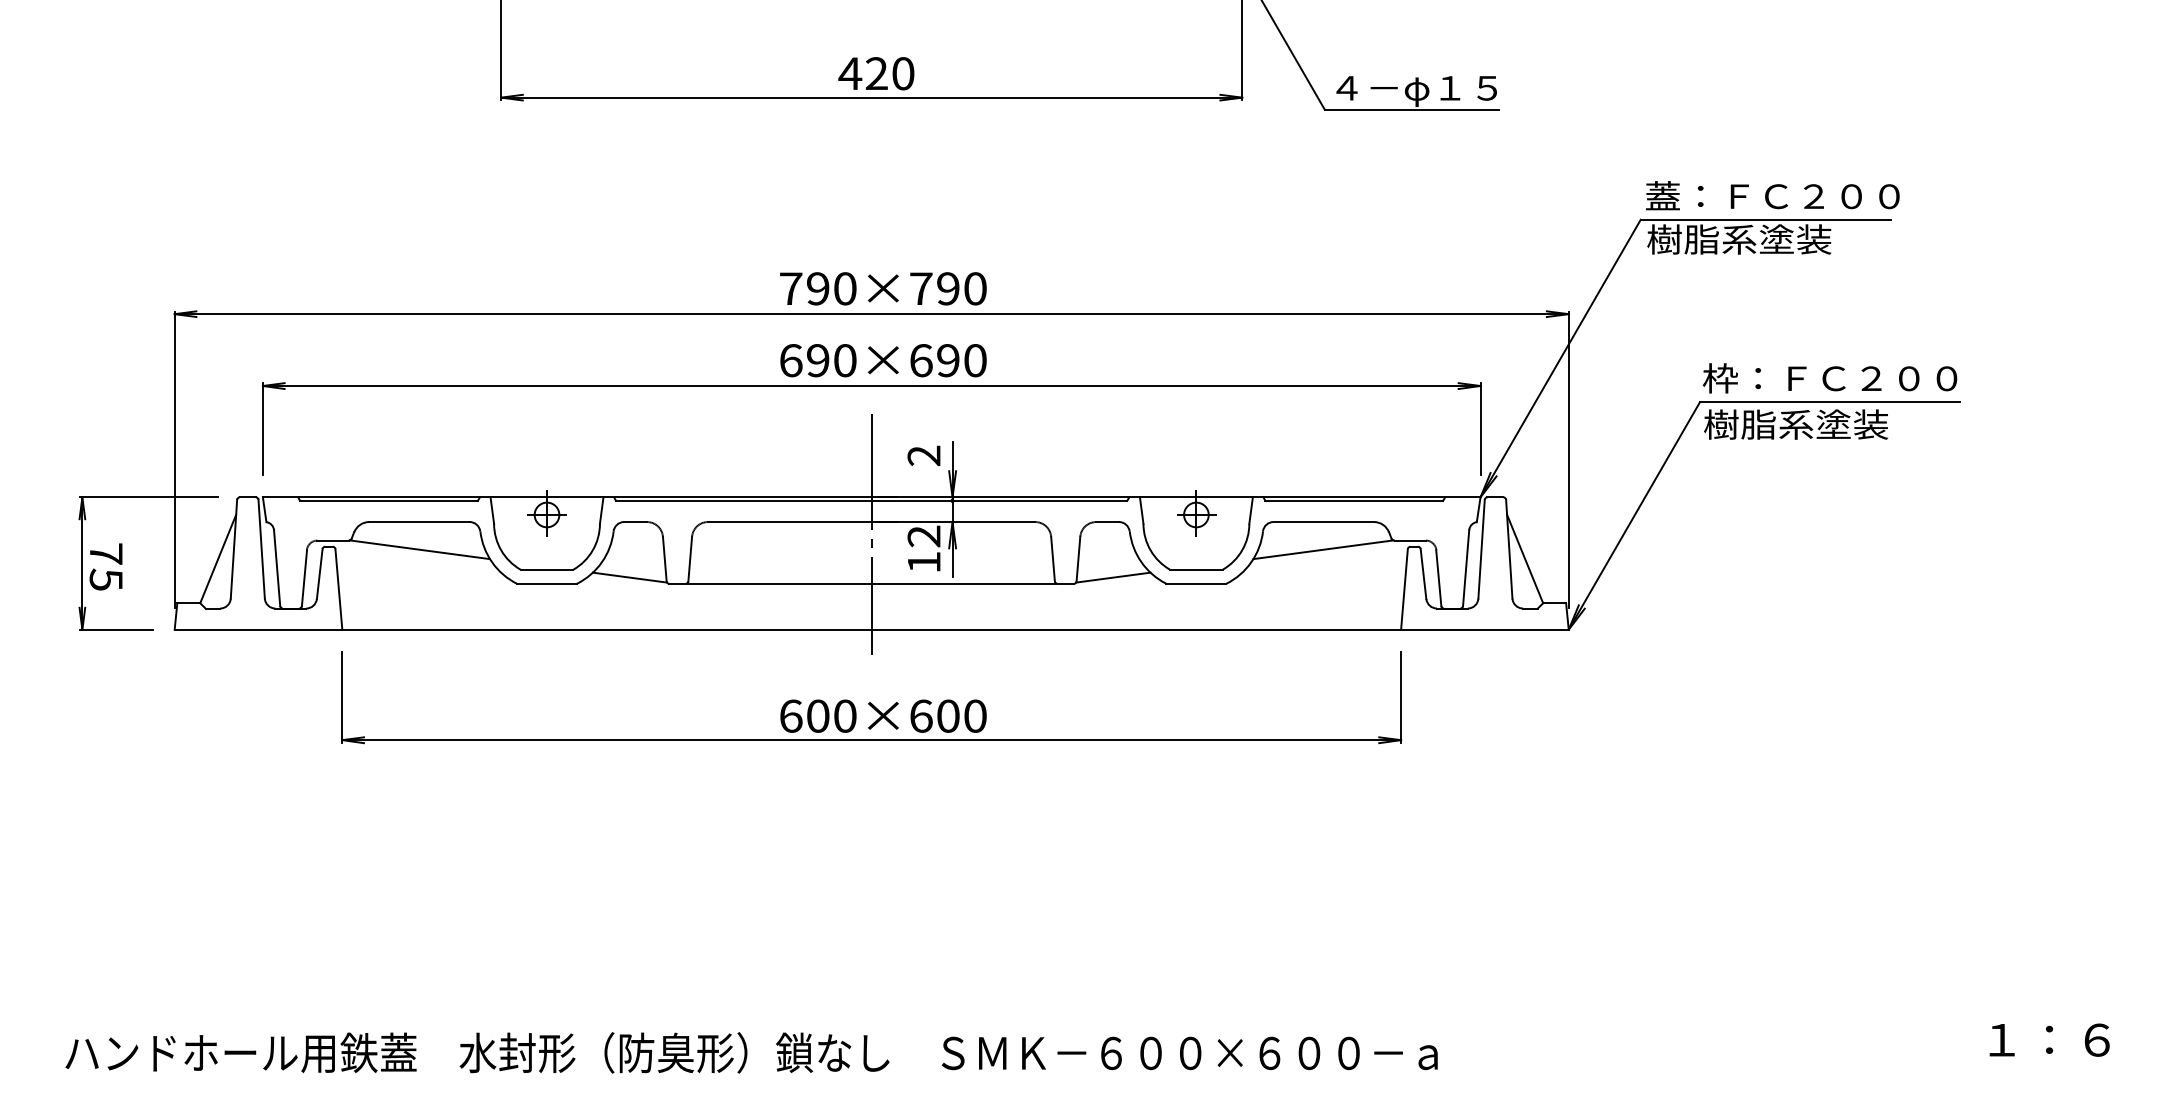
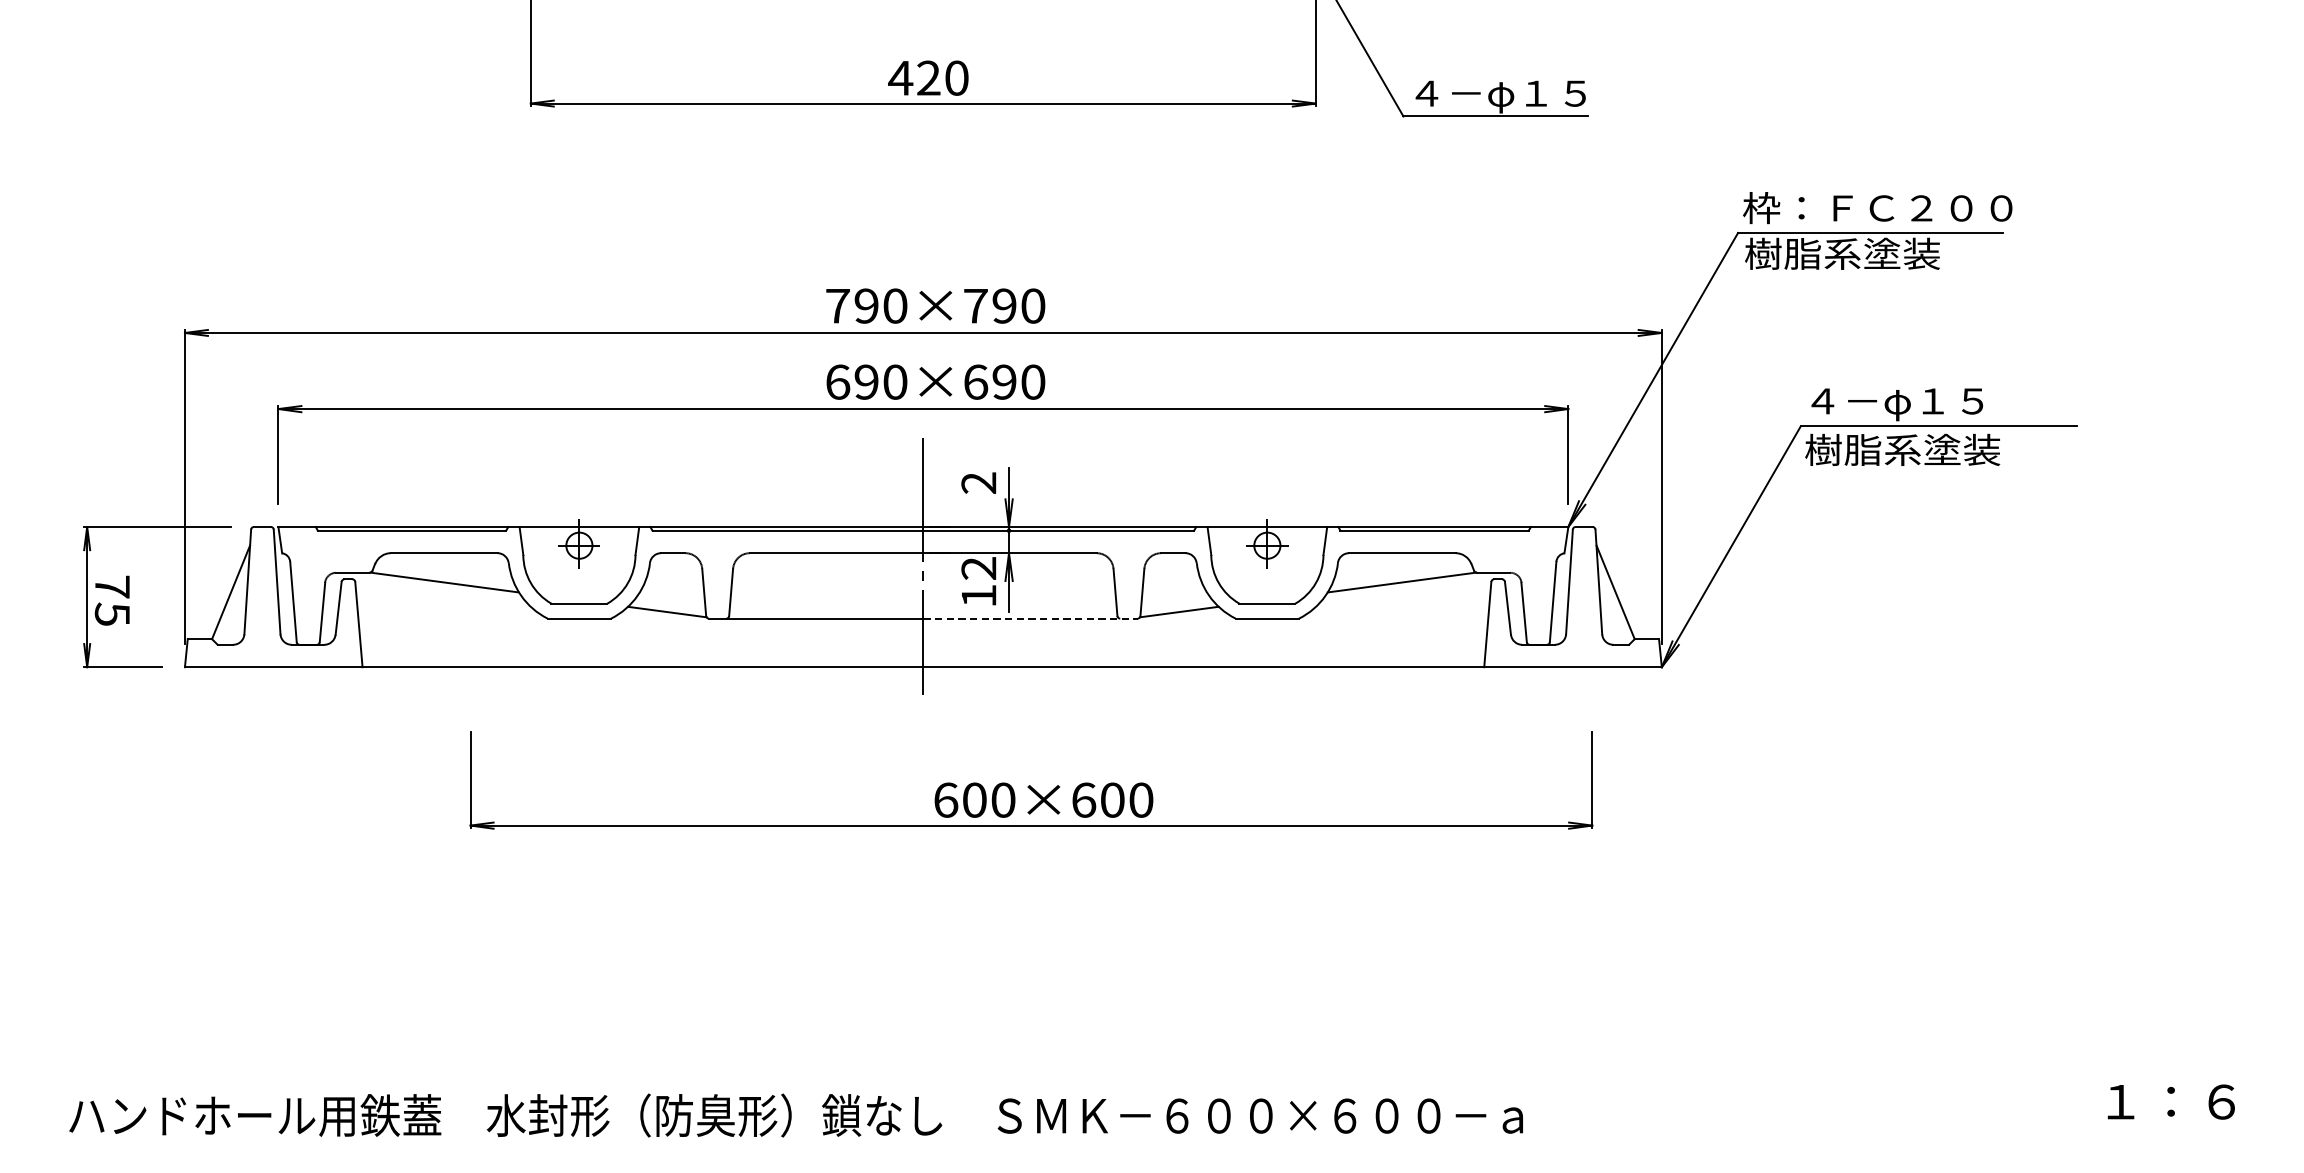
text: (1662, 196) -> (1761, 208), 蓋：ＦＣ２００ -> 枠：ＦＣ２００
text: (1829, 380) -> (1938, 403), 枠：ＦＣ２００ -> ４－φ１５
line: (973, 583) -> (1031, 618), solid -> dashed
part: (871, 697) -> (1031, 780), moved

